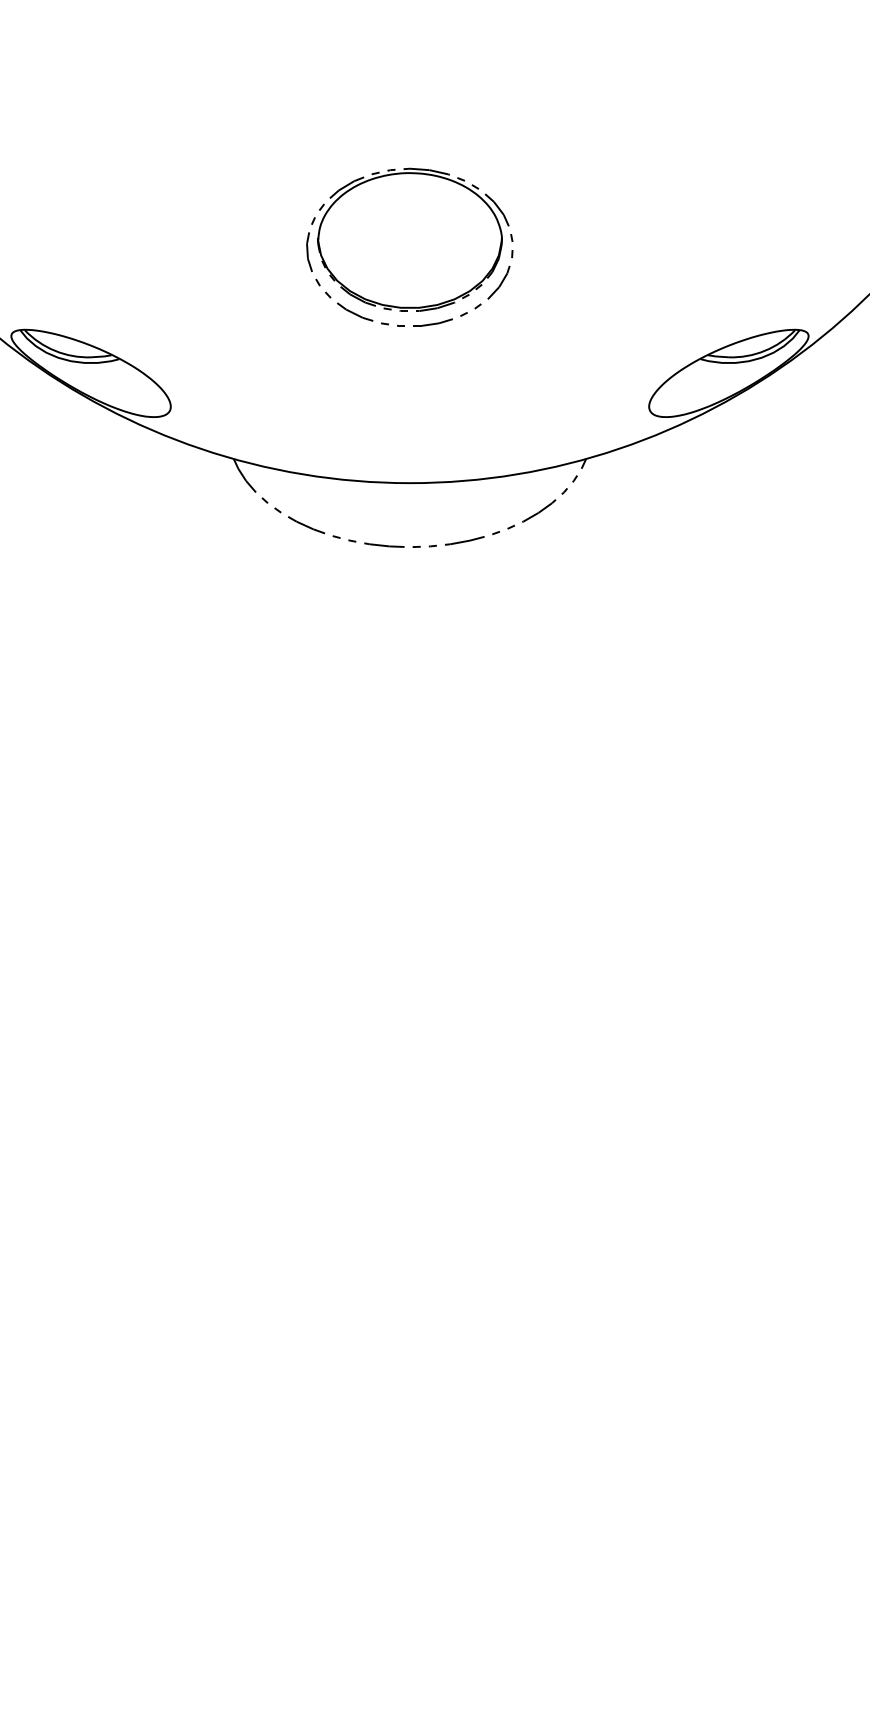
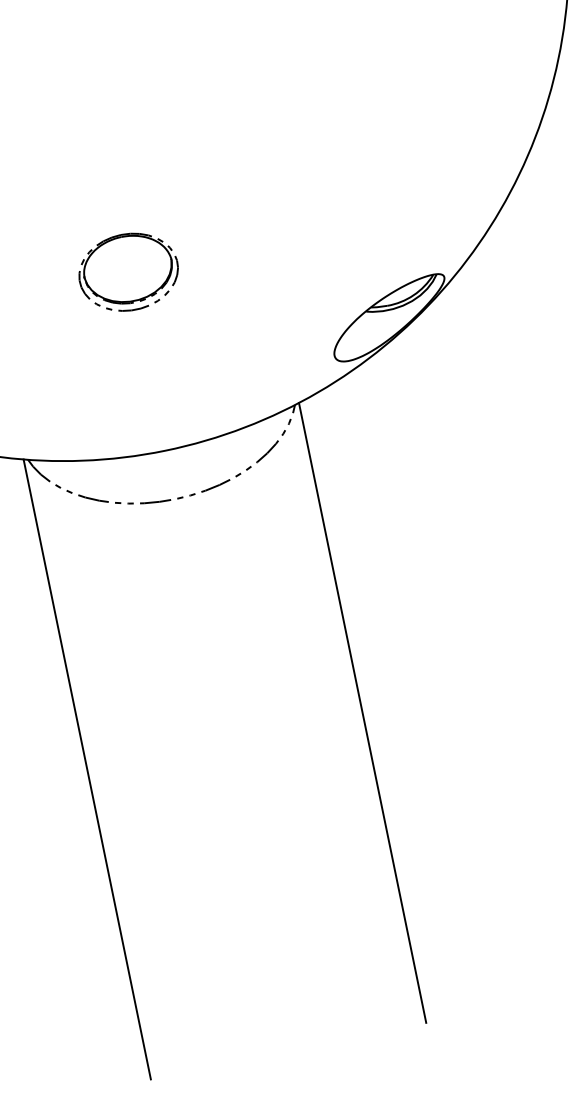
part: (409, 247) -> (128, 272), size x0.62
line: (228, 866) -> (87, 769), added
line: (591, 866) -> (362, 712), added

